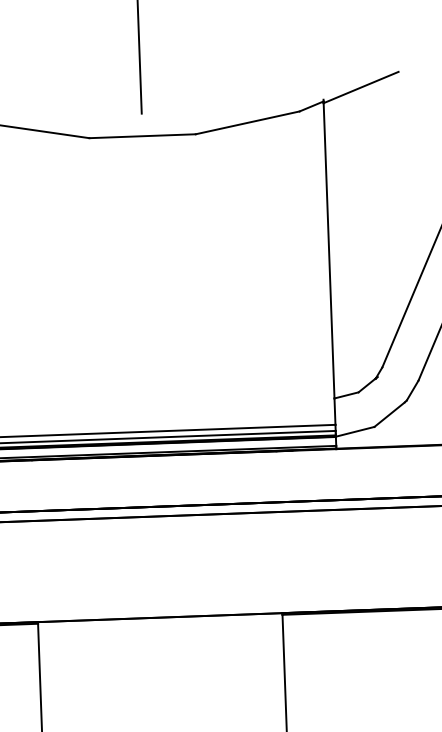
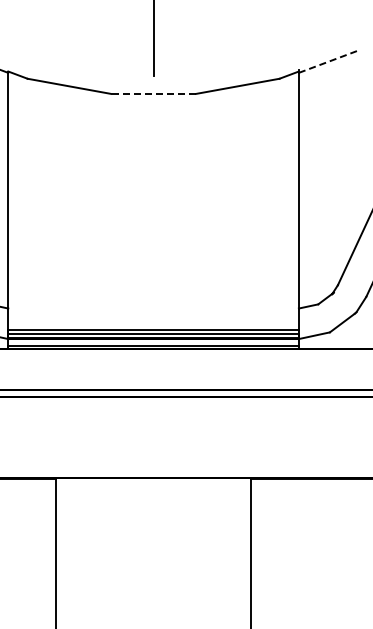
line: (361, 87) -> (329, 61), solid -> dashed
line: (142, 135) -> (153, 93), solid -> dashed

